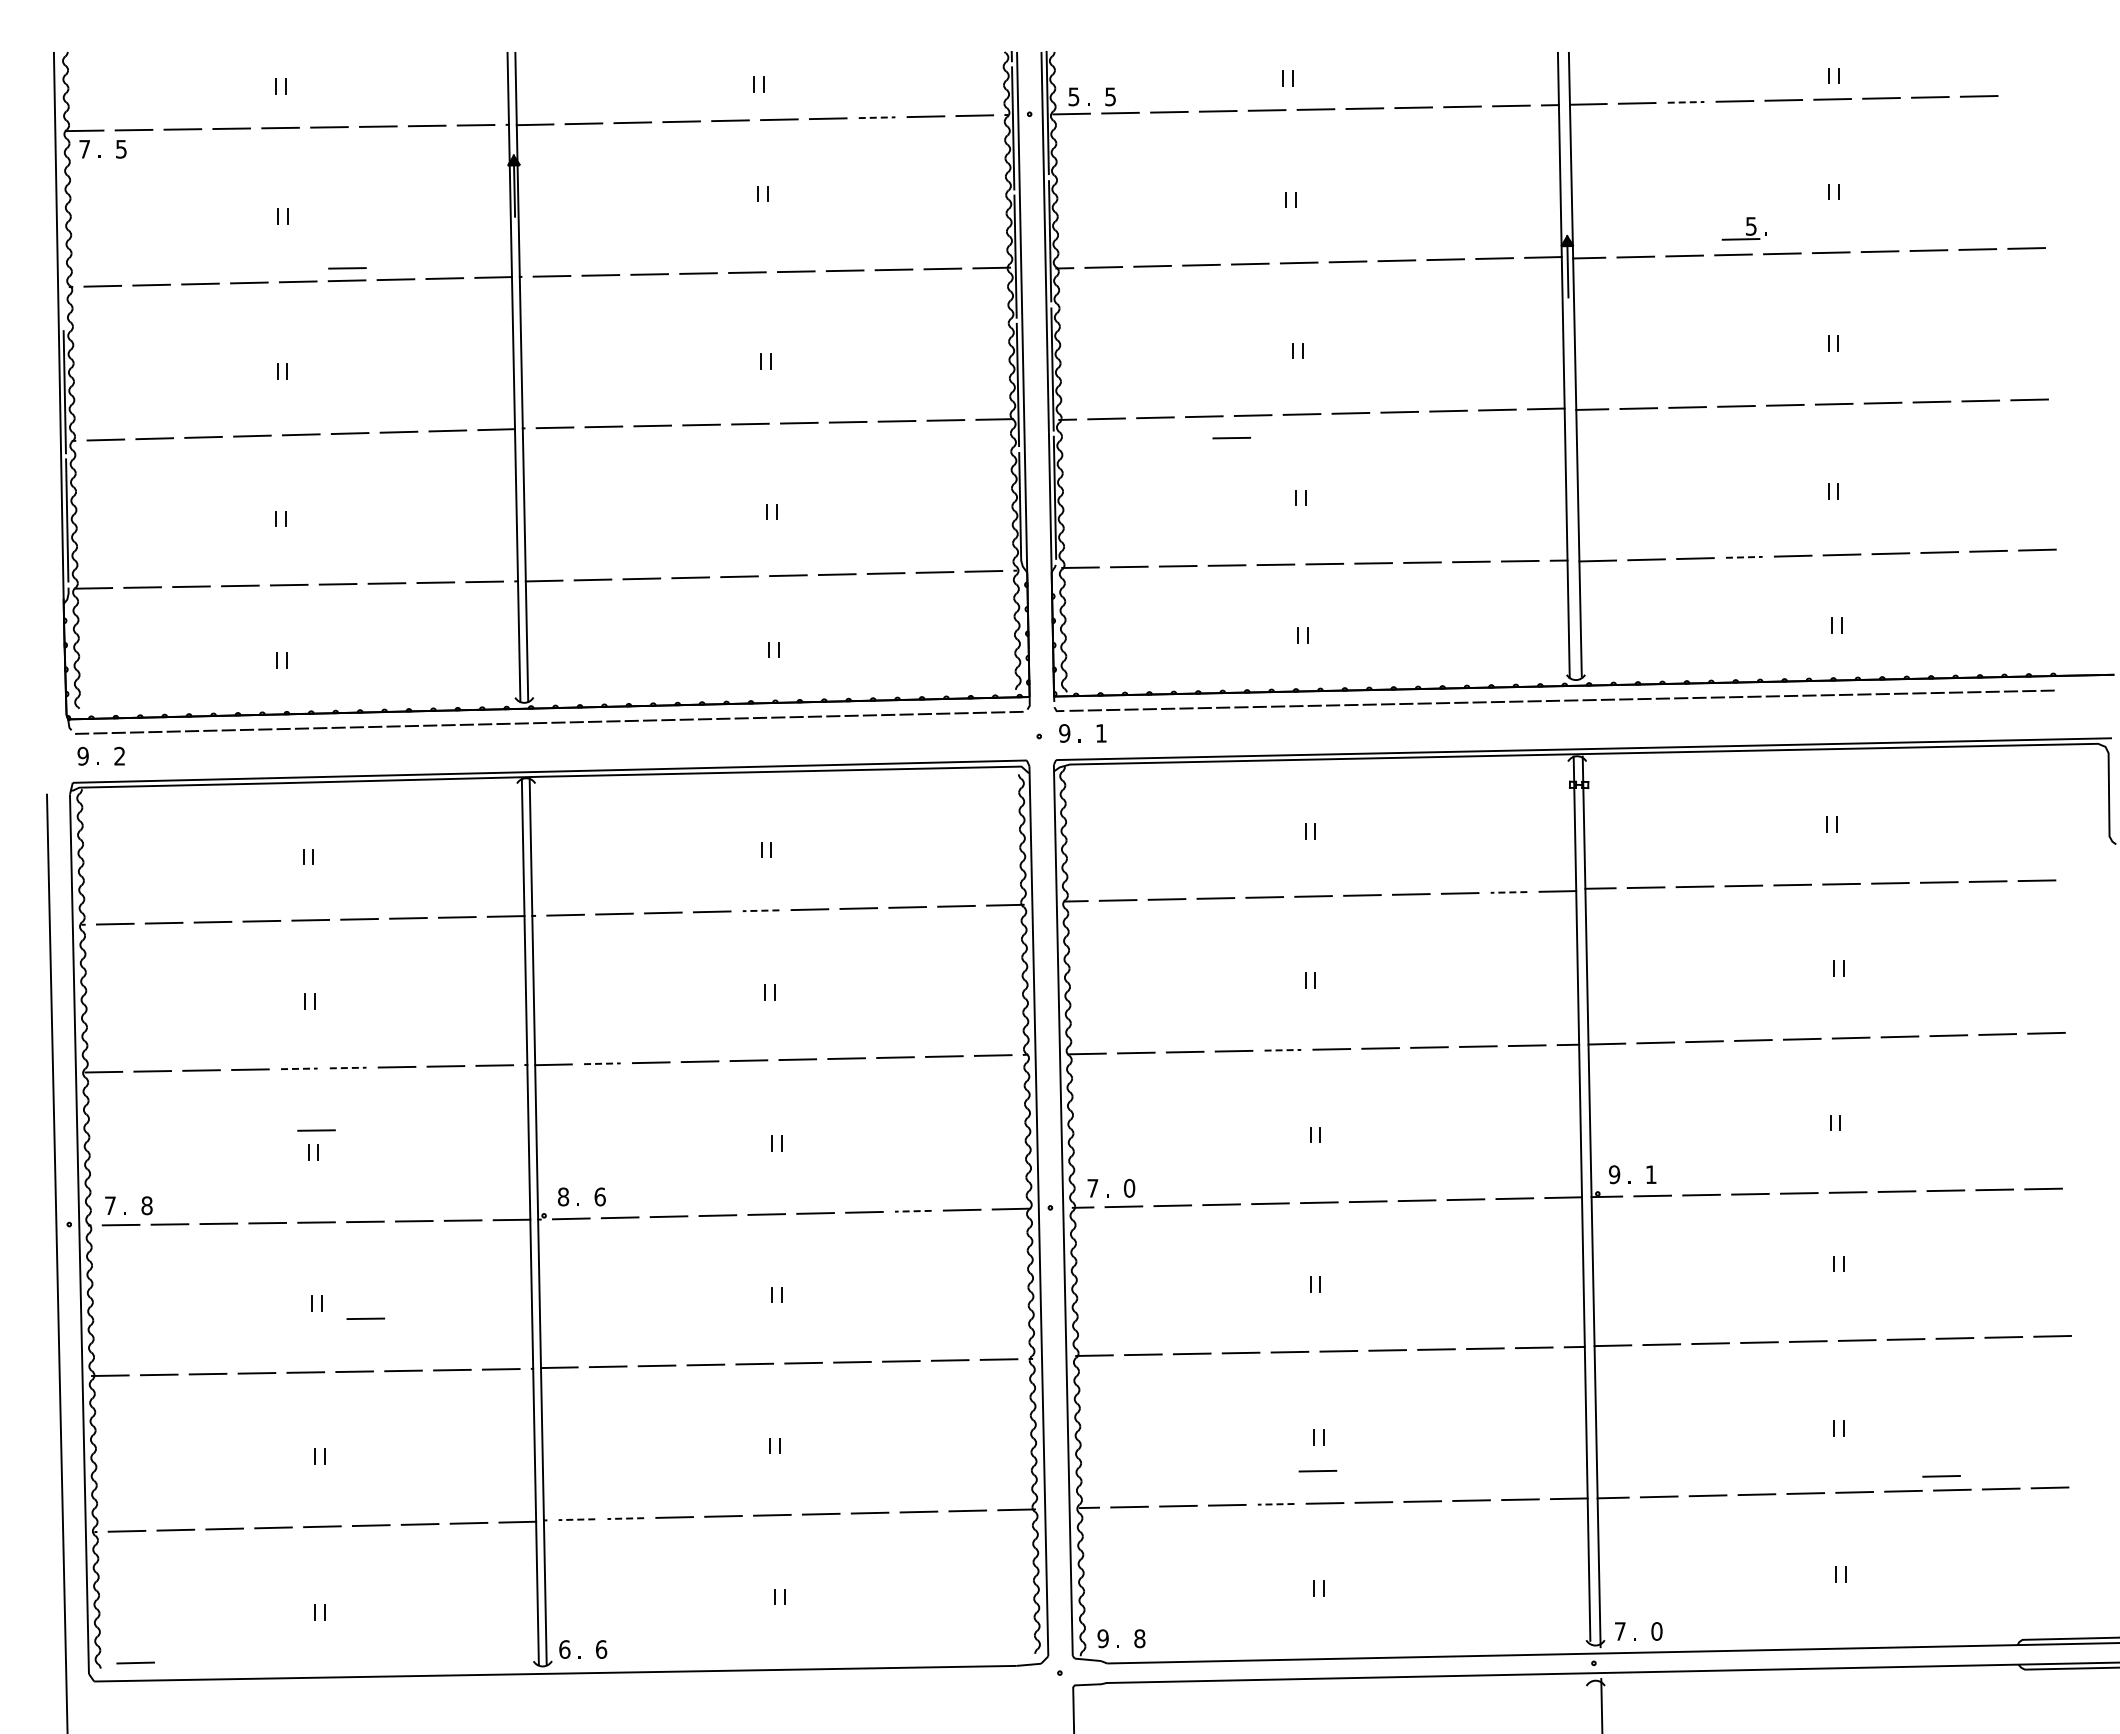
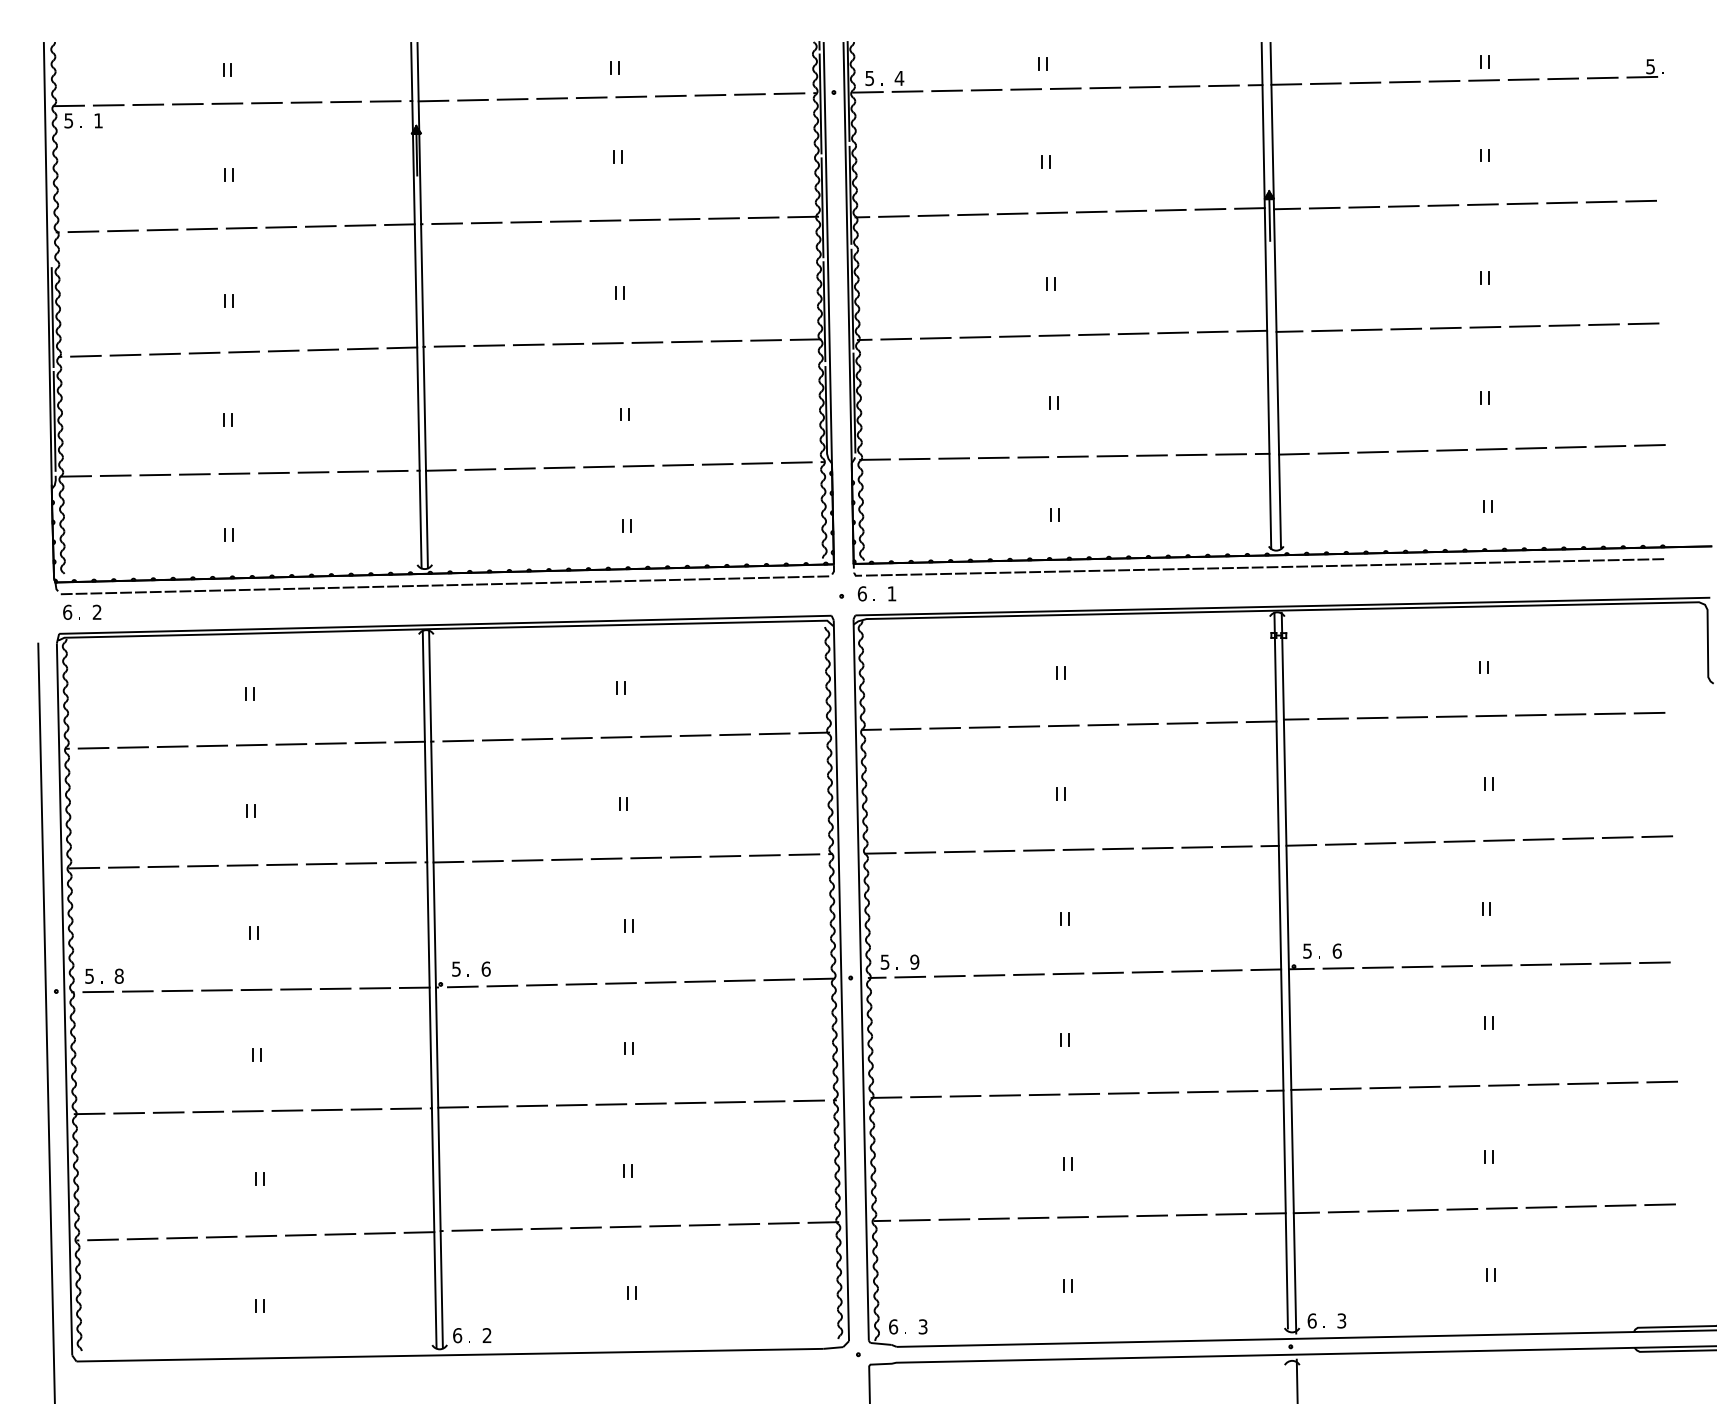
text: (1110, 96) -> (899, 78), 5 -> 4
line: (1686, 102) -> (1365, 82), dashed -> solid
line: (877, 117) -> (710, 95), dashed -> solid
text: (84, 149) -> (68, 121), 7 -> 5
text: (121, 149) -> (98, 121), 5 -> 1
part: (1743, 228) -> (1644, 68), moved
line: (347, 268) -> (281, 217), removed
line: (1231, 437) -> (997, 354), removed
line: (1744, 557) -> (1412, 451), dashed -> solid
text: (1064, 733) -> (862, 593), 9 -> 6
text: (82, 755) -> (67, 611), 9 -> 6
line: (1508, 892) -> (1221, 722), dashed -> solid
line: (760, 910) -> (615, 737), dashed -> solid
line: (1283, 1050) -> (1039, 850), dashed -> solid
line: (602, 1063) -> (488, 861), dashed -> solid
line: (299, 1068) -> (242, 865), dashed -> solid
line: (348, 1068) -> (282, 865), dashed -> solid
line: (316, 1130) -> (256, 915), removed
text: (1614, 1174) -> (1307, 950), 9 -> 5
text: (1650, 1174) -> (1336, 950), 1 -> 6
text: (1092, 1188) -> (884, 962), 7 -> 5
text: (1129, 1188) -> (914, 962), 0 -> 9
text: (563, 1196) -> (456, 968), 8 -> 5
text: (110, 1205) -> (89, 976), 7 -> 5
line: (912, 1211) -> (739, 980), dashed -> solid
line: (365, 1318) -> (296, 1067), removed
line: (1317, 1471) -> (1066, 1191), removed
line: (1941, 1476) -> (1572, 1195), removed
line: (1275, 1504) -> (1032, 1218), dashed -> solid
line: (625, 1518) -> (506, 1229), dashed -> solid
line: (576, 1519) -> (467, 1230), dashed -> solid
text: (1620, 1631) -> (1312, 1321), 7 -> 6
text: (1656, 1631) -> (1341, 1321), 0 -> 3
text: (1102, 1638) -> (892, 1326), 9 -> 6
text: (1139, 1638) -> (922, 1326), 8 -> 3
text: (601, 1649) -> (487, 1335), 6 -> 2
line: (135, 1662) -> (109, 1346), removed

